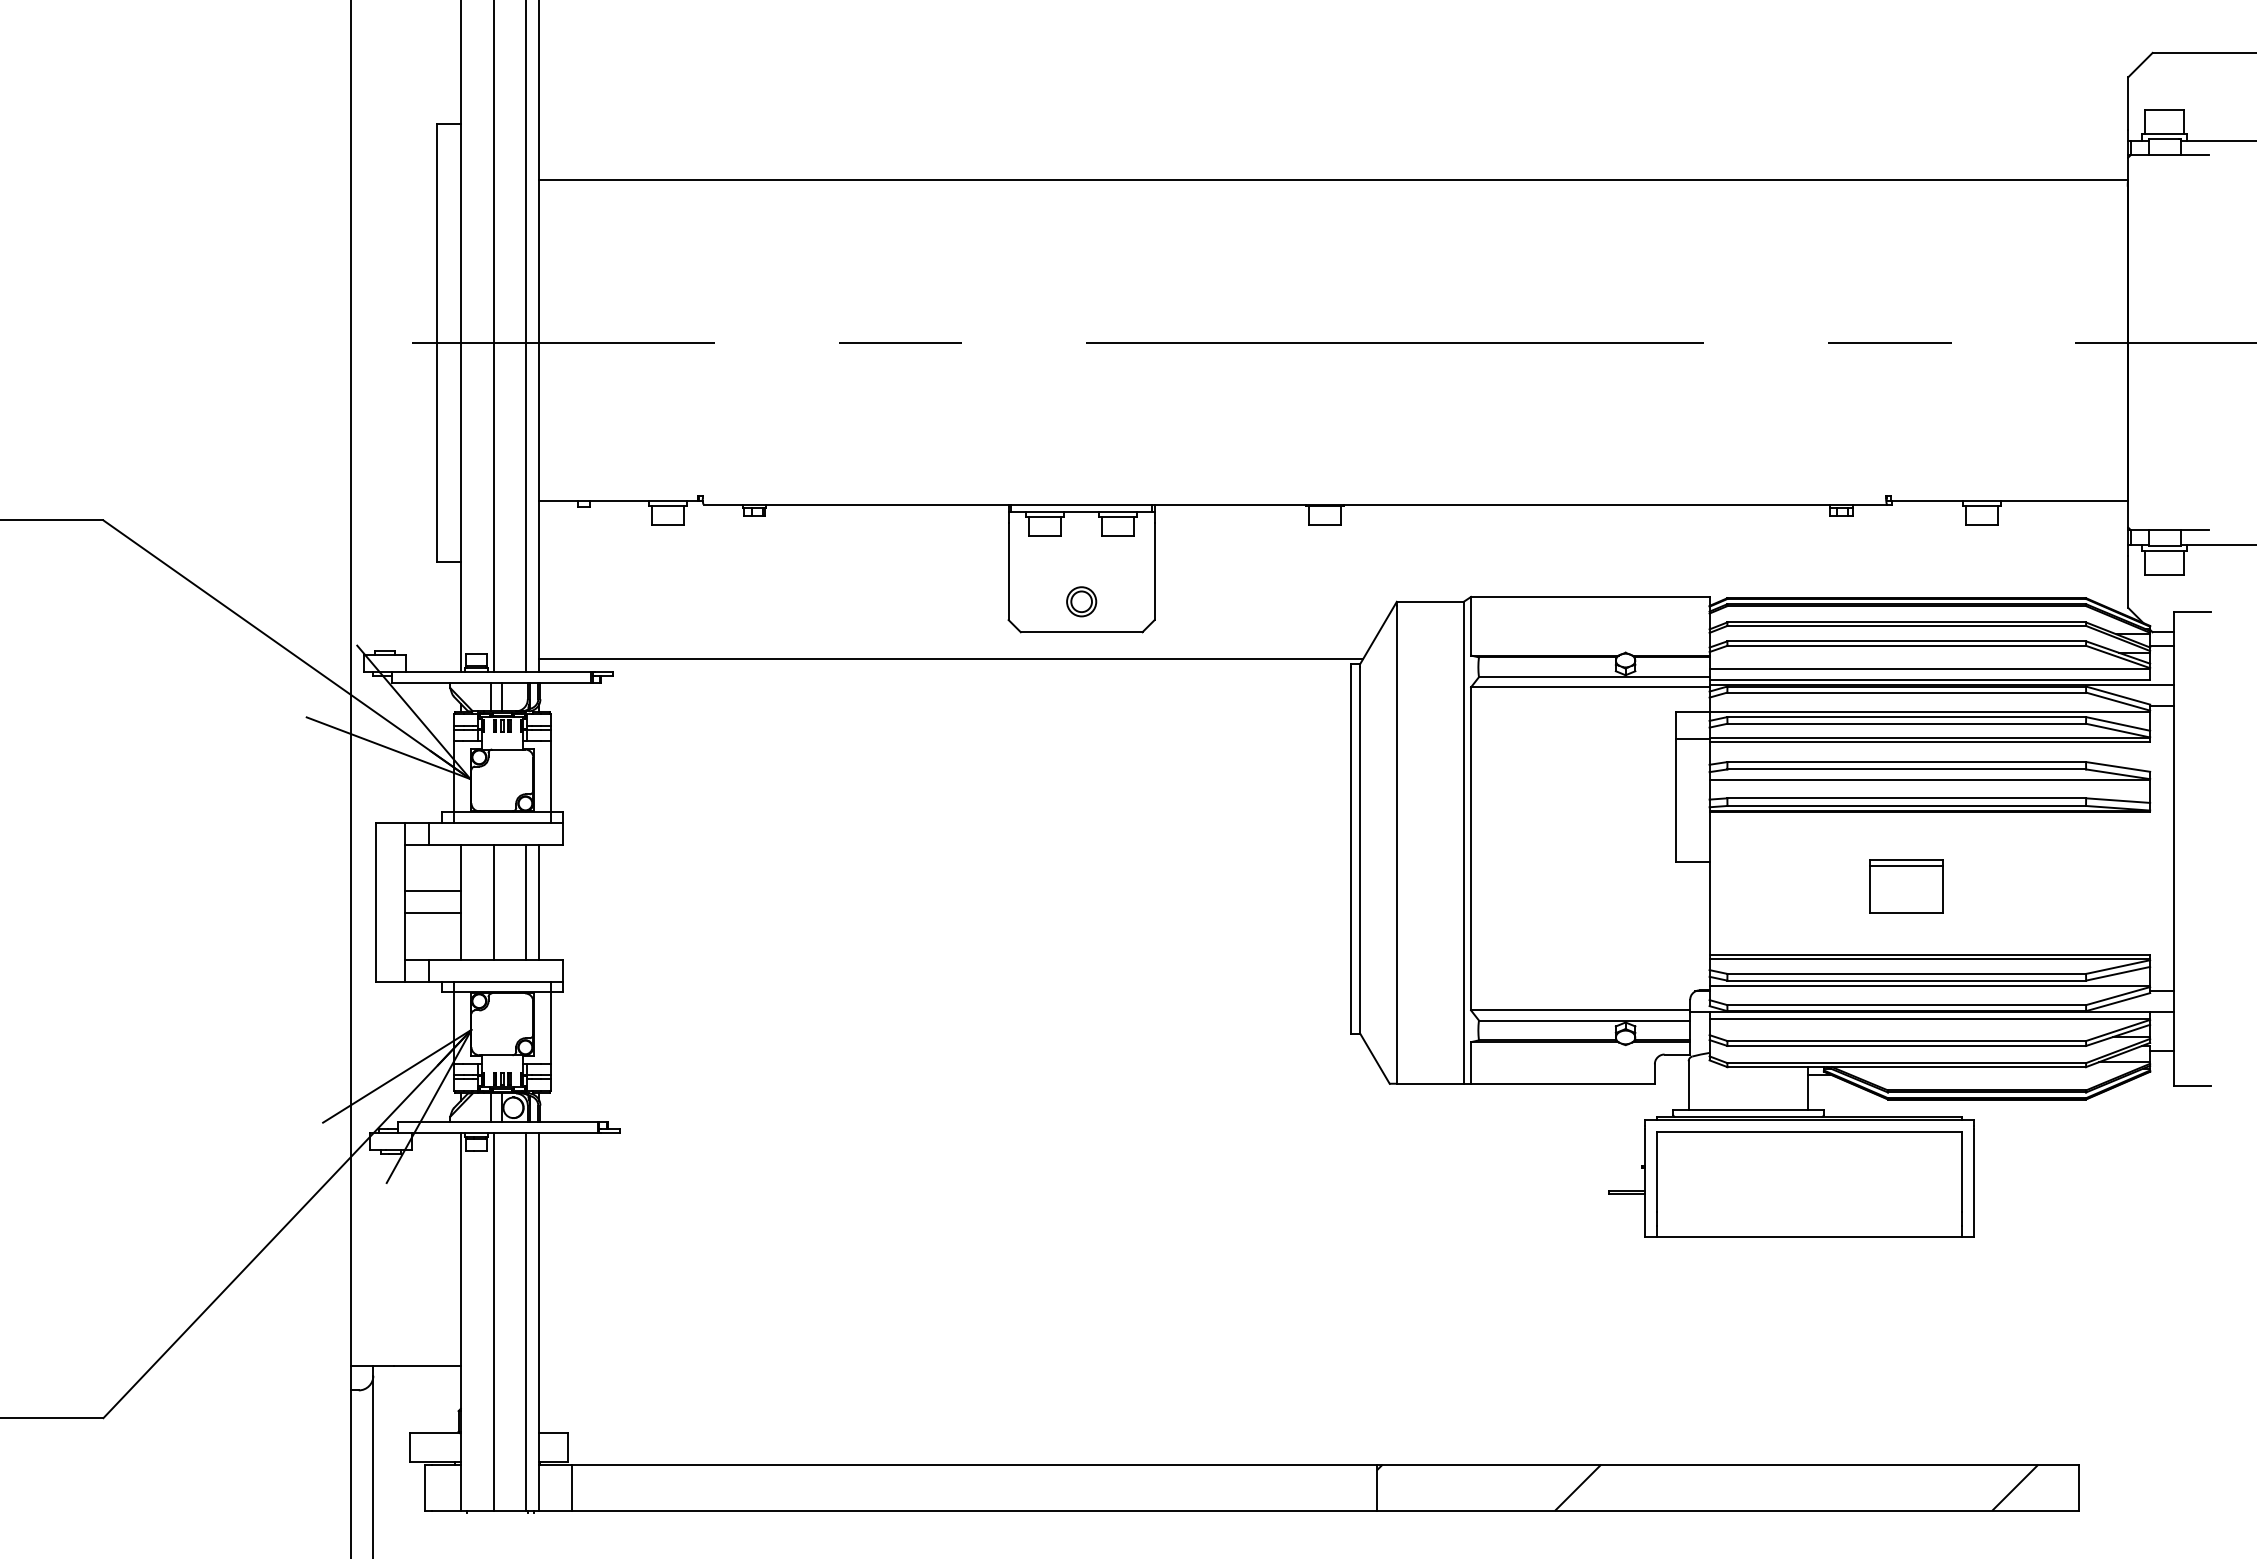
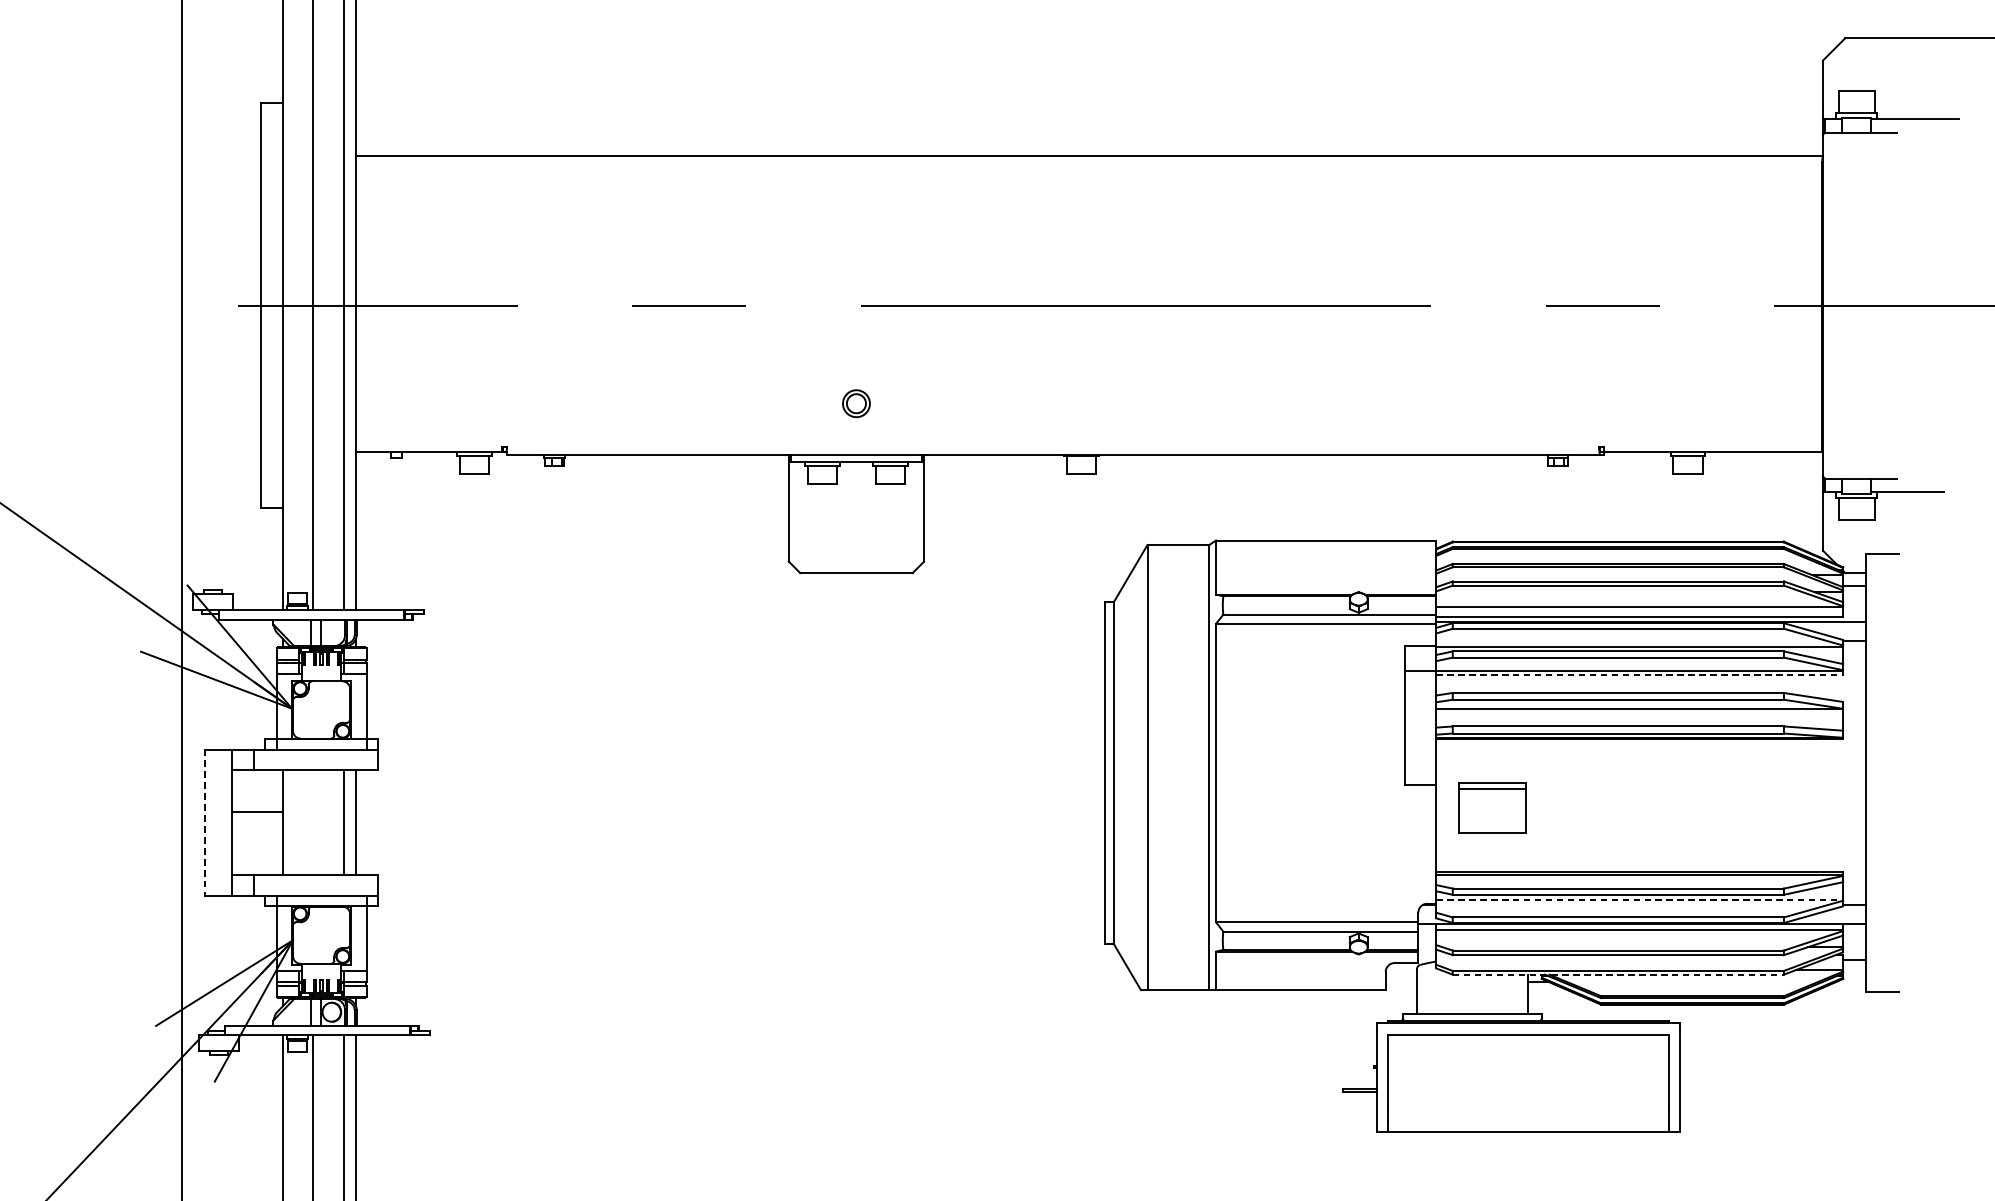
part: (1081, 601) -> (856, 403), moved
line: (951, 659) -> (736, 598), removed
line: (1930, 742) -> (1640, 674), solid -> dashed
part: (1906, 886) -> (1492, 807), moved
line: (375, 902) -> (204, 822), solid -> dashed
line: (493, 902) -> (313, 822), removed
line: (432, 913) -> (257, 832), removed
line: (1930, 985) -> (1640, 899), solid -> dashed
line: (1907, 1067) -> (1619, 975), solid -> dashed

